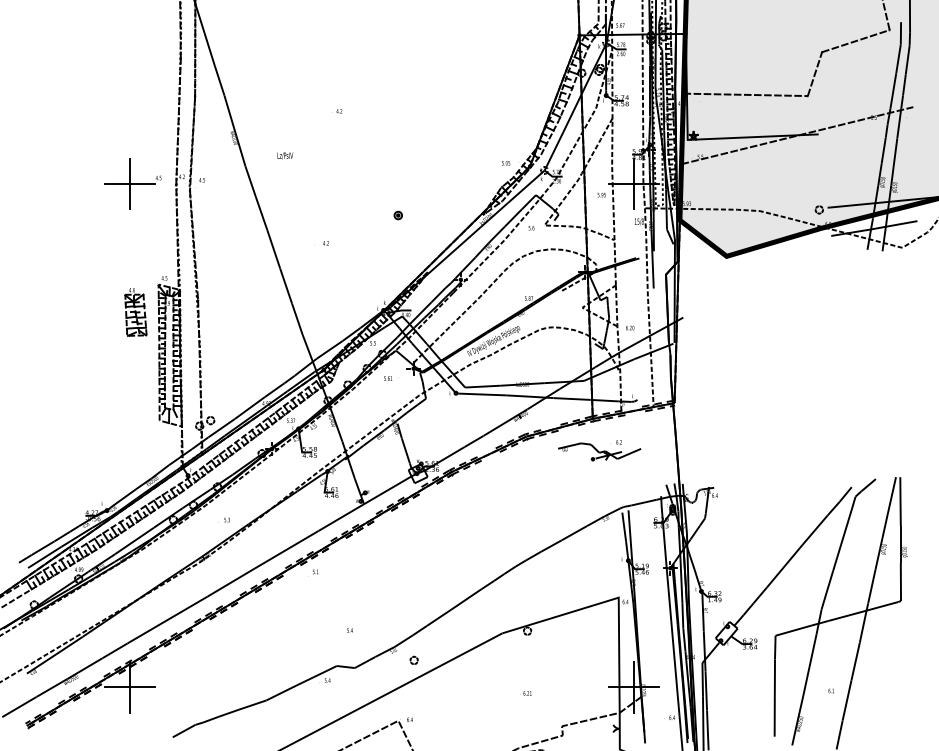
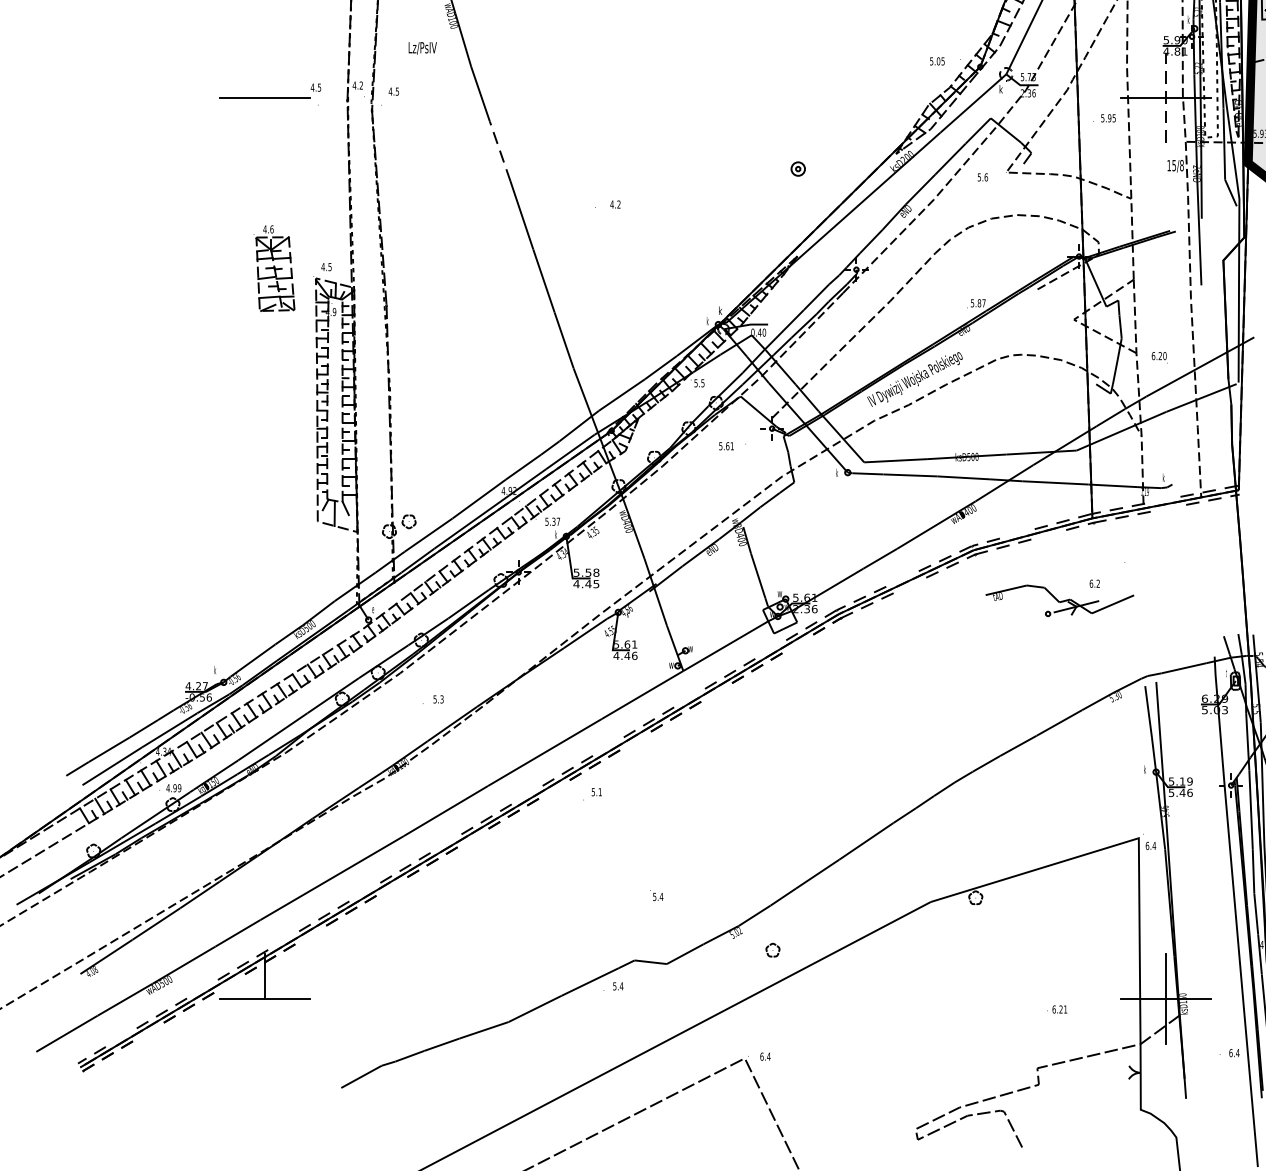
text: (285, 155) -> (423, 47), moved
line: (130, 183) -> (265, 97), removed
line: (633, 183) -> (1165, 97), solid -> dashed
line: (261, 213) -> (499, 151), solid -> dashed
part: (397, 215) -> (796, 169), moved
part: (135, 312) -> (274, 269), moved
part: (599, 450) -> (1059, 598), moved
text: (525, 693) -> (1056, 1009), moved
line: (130, 699) -> (265, 1020), removed

